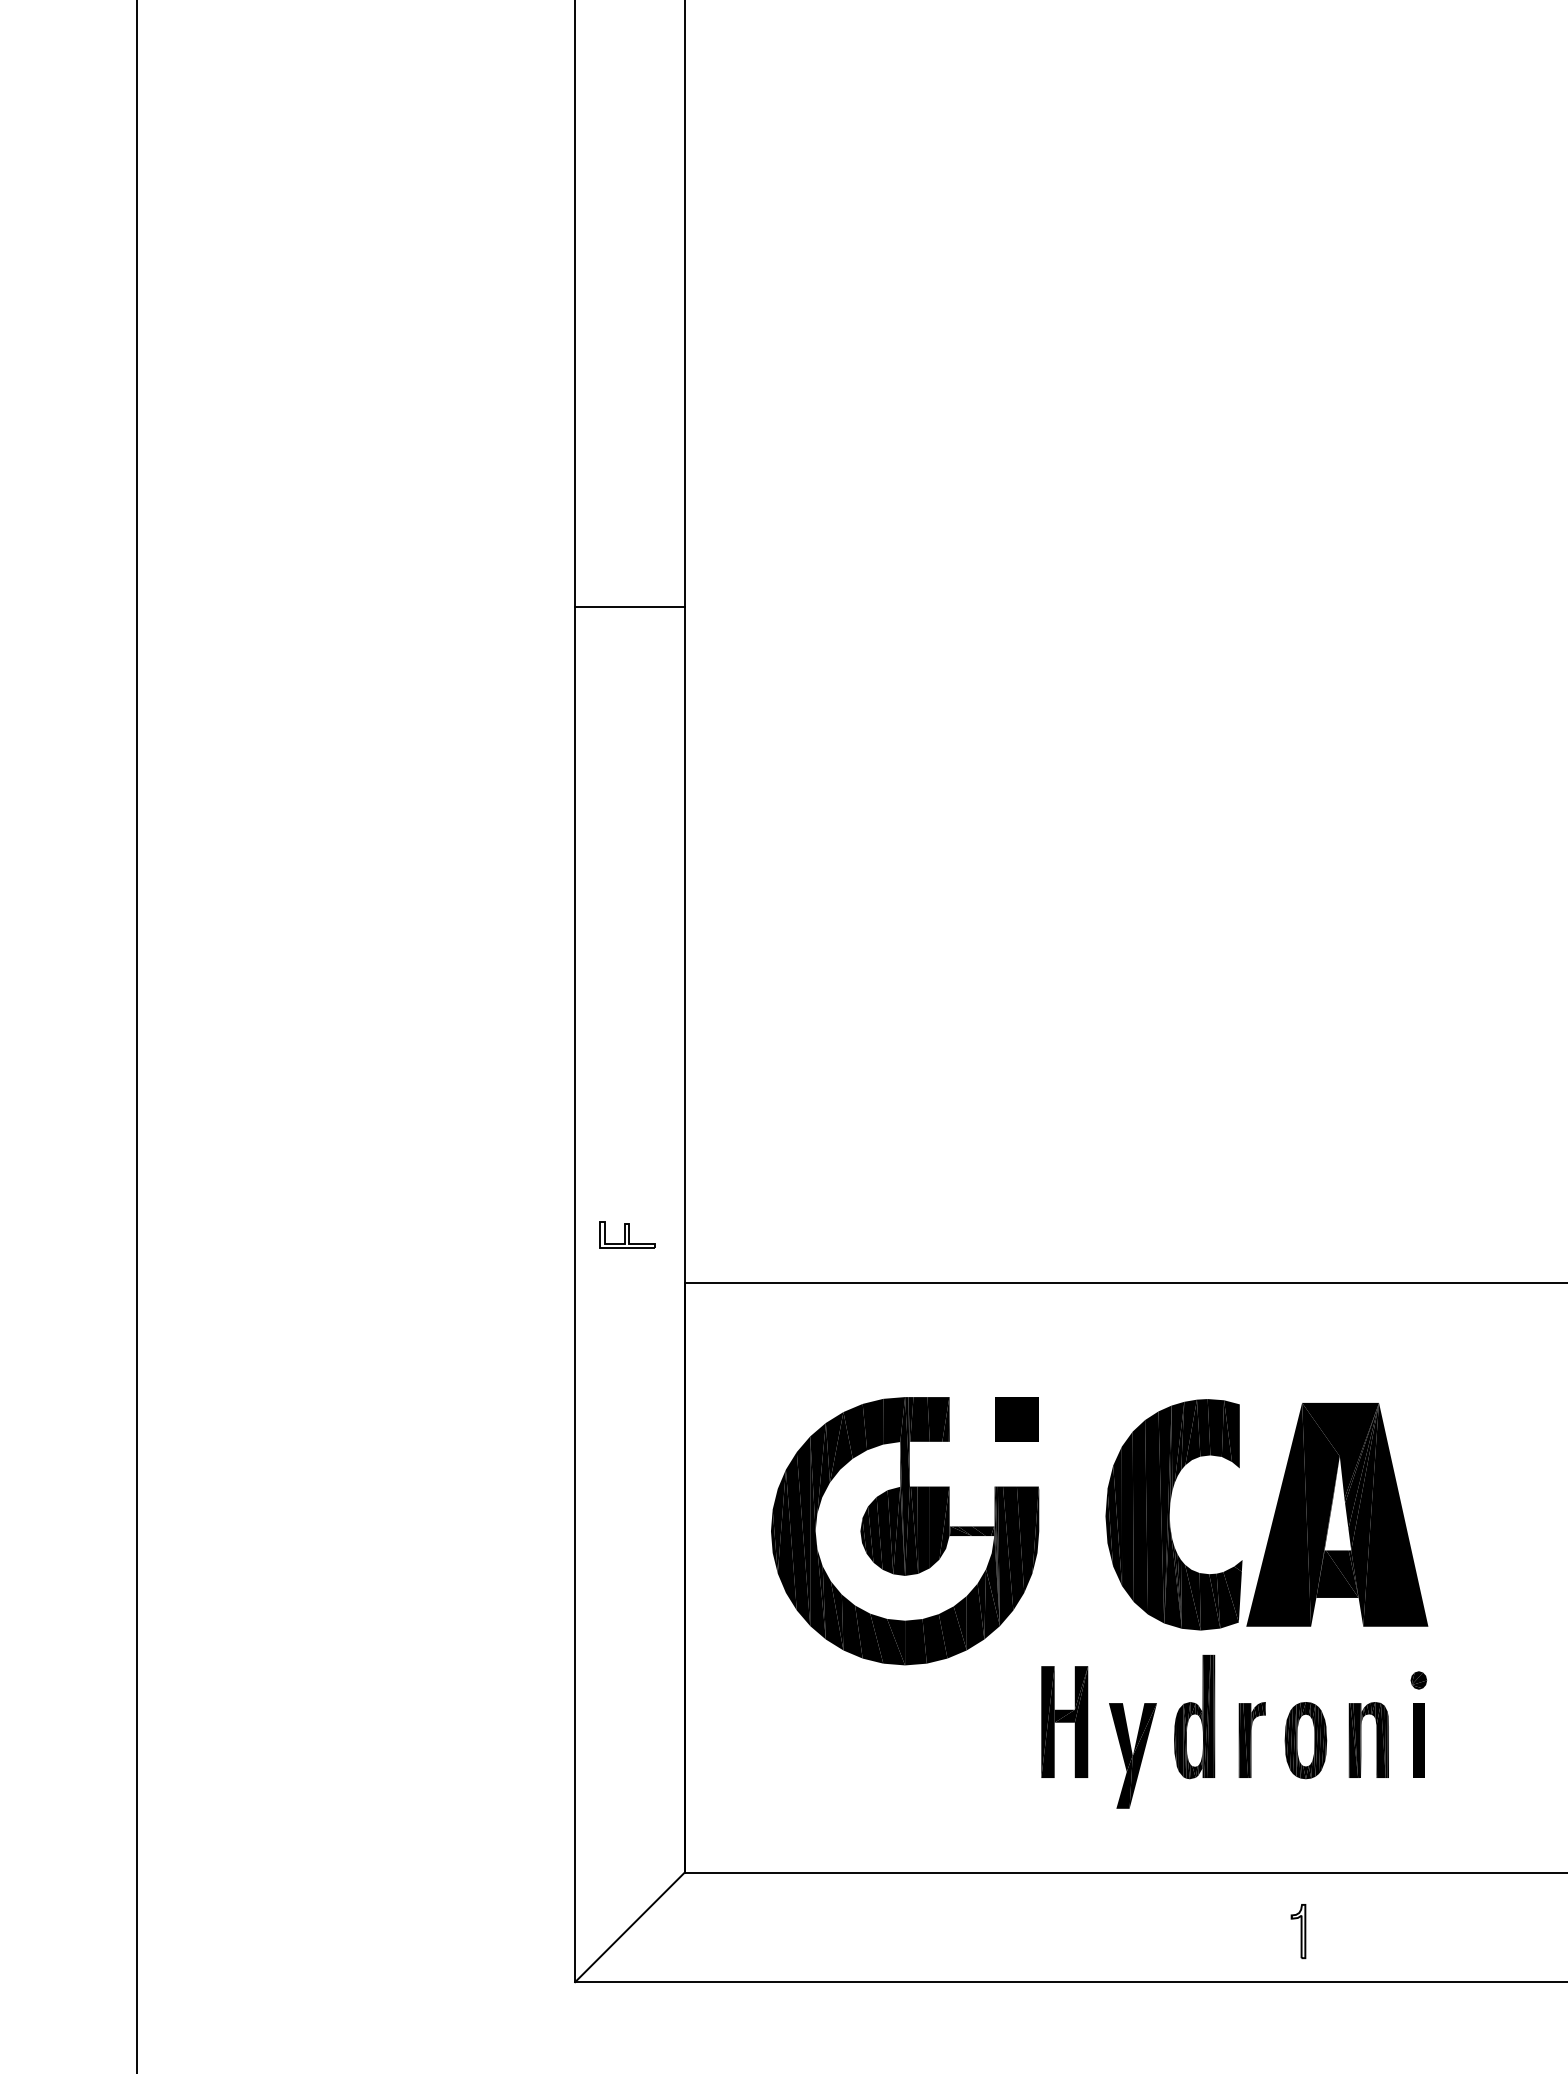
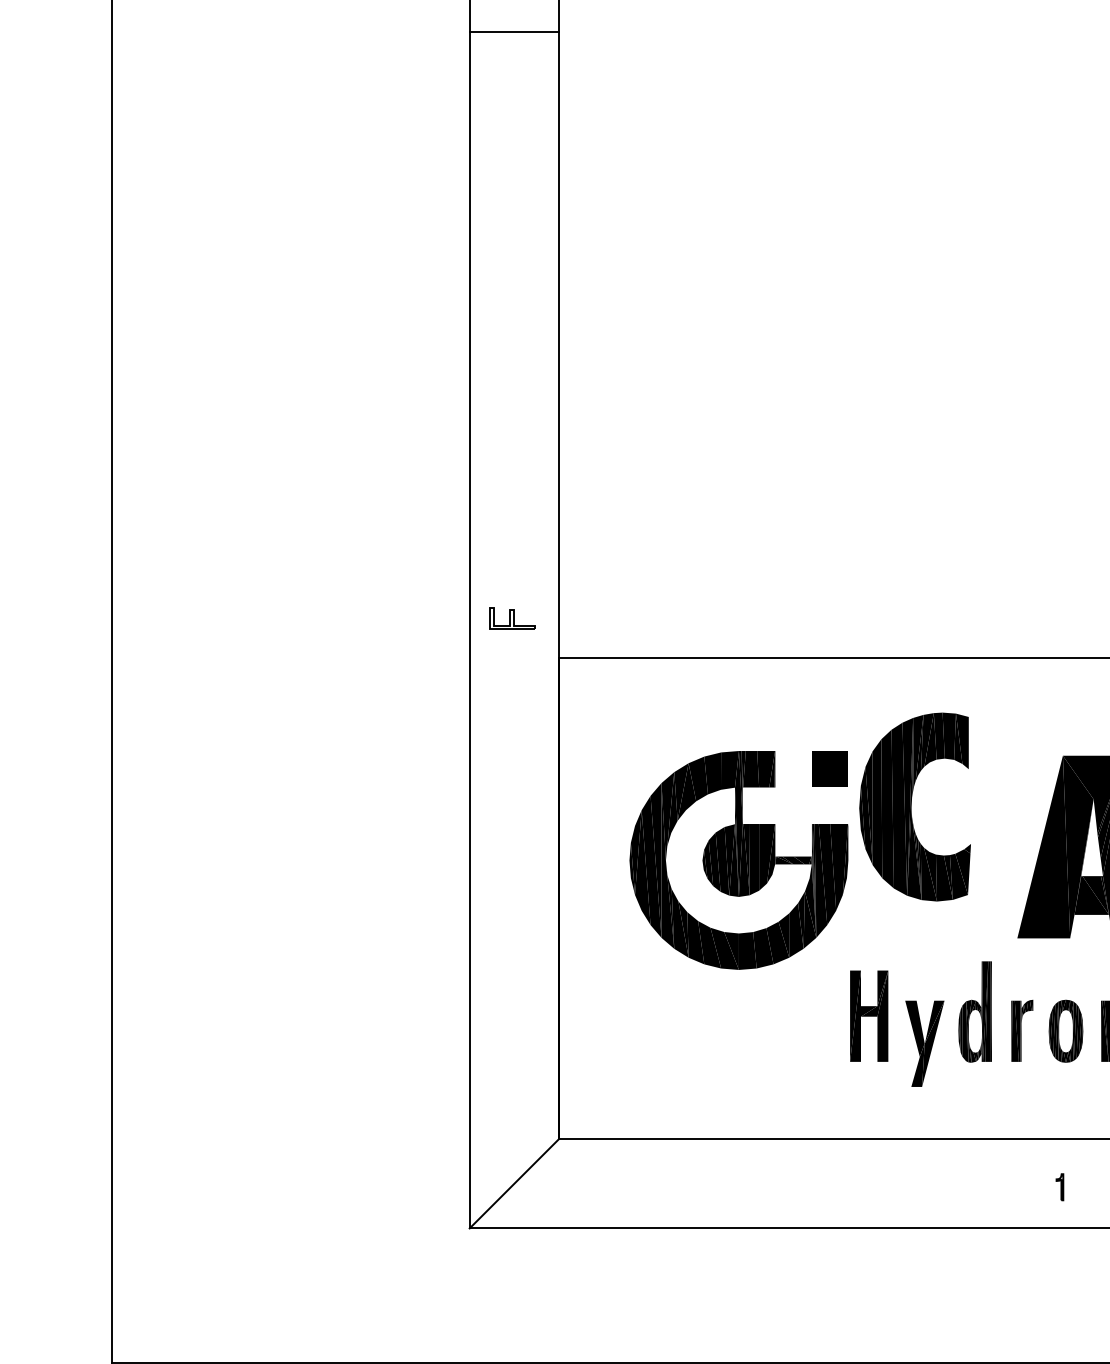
line: (629, 607) -> (514, 32), moved
part: (1173, 1514) -> (914, 806), moved
part: (1298, 1931) -> (1059, 1187), size x0.6

